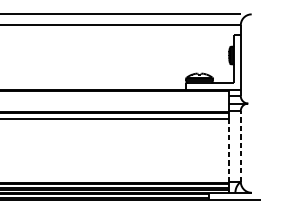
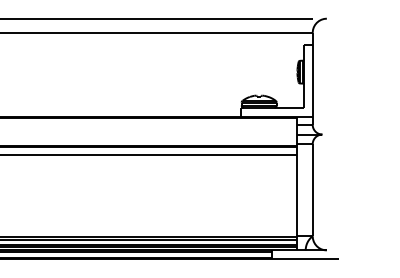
line: (240, 146) -> (312, 190), dashed -> solid
line: (229, 150) -> (297, 195), dashed -> solid

